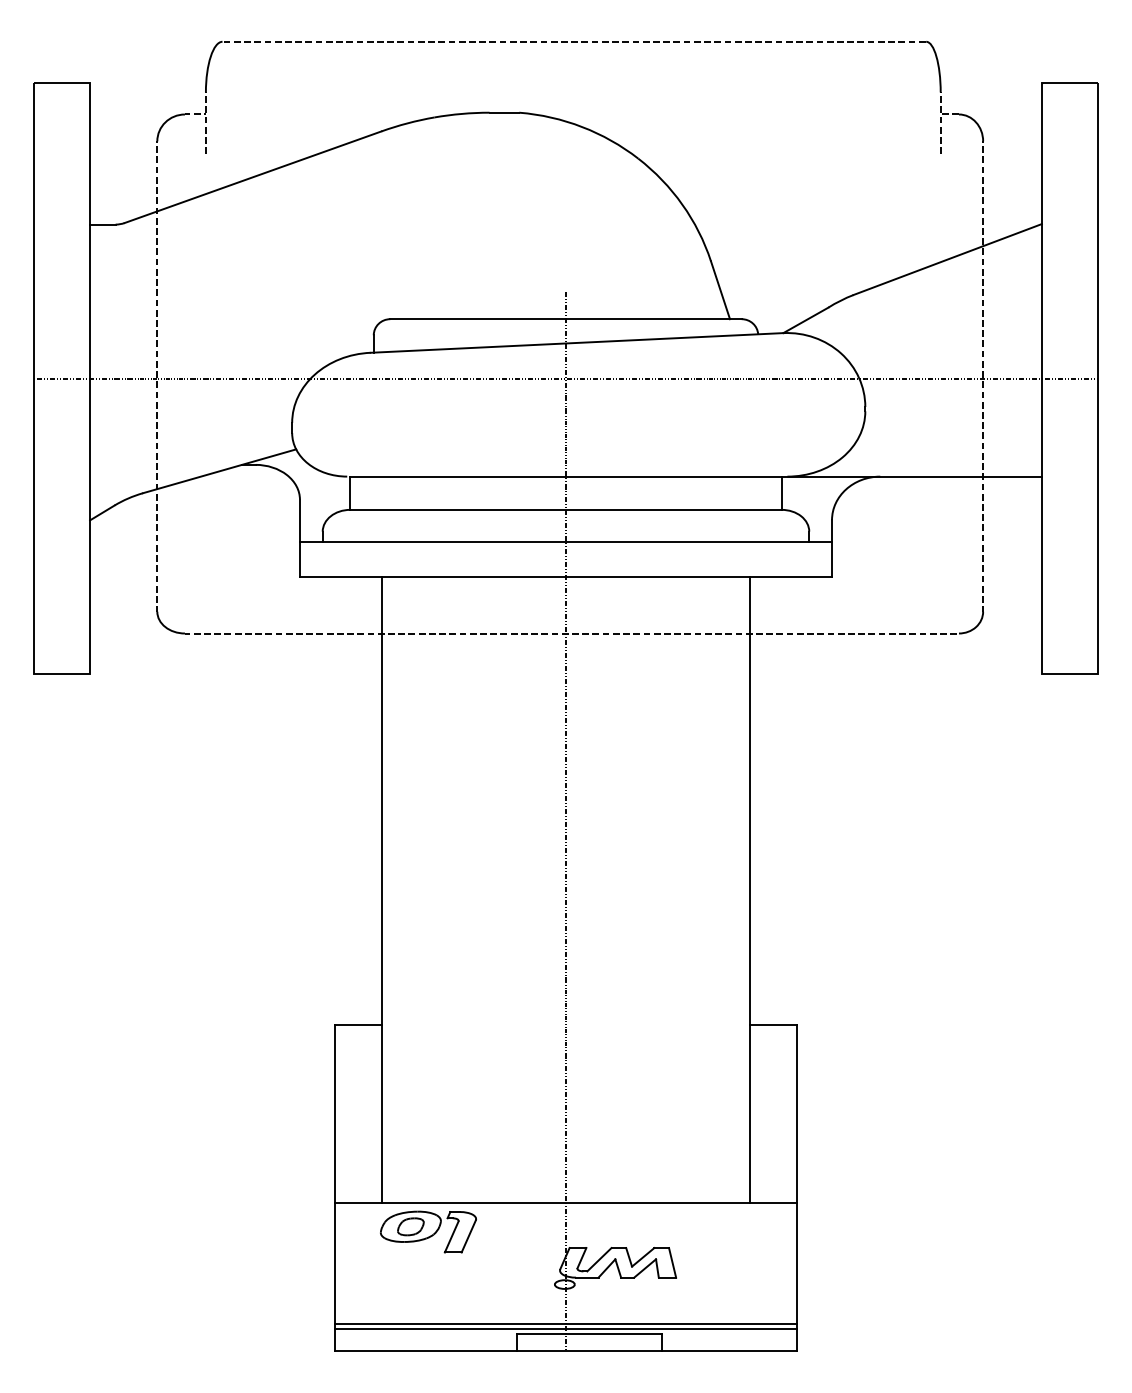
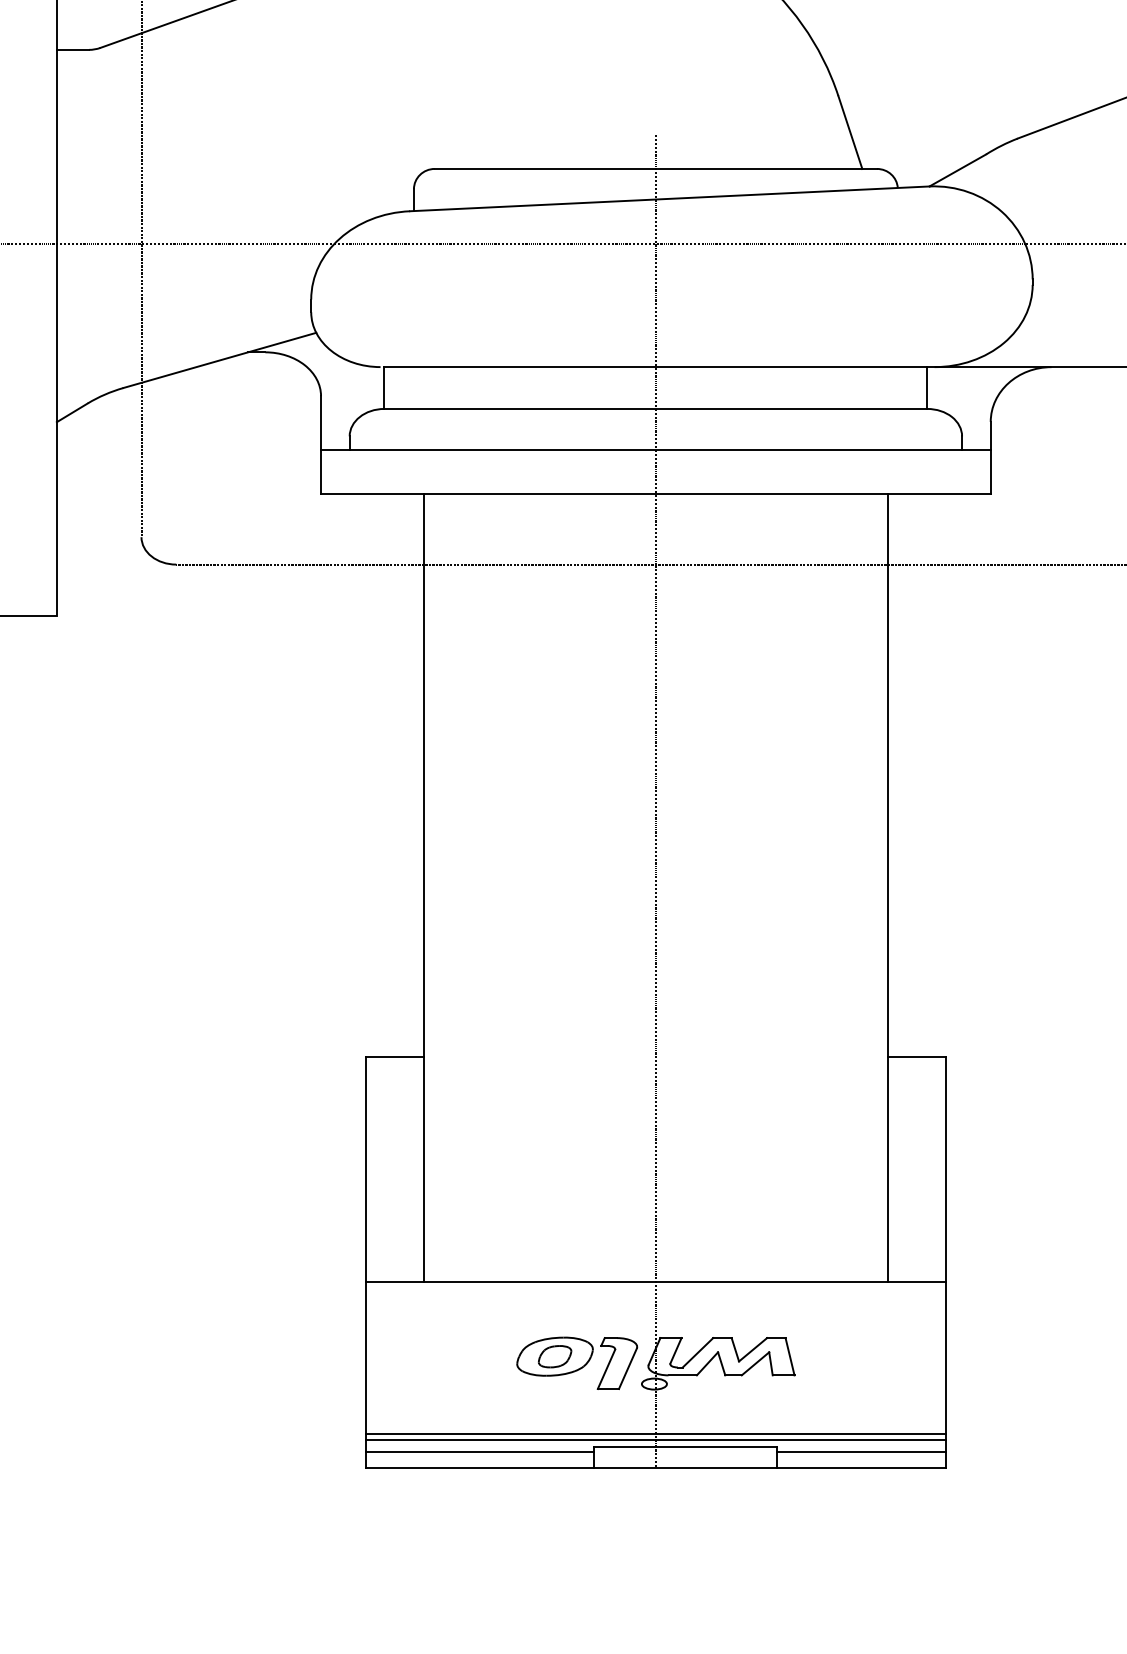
part: (428, 1231) -> (577, 1362), moved
line: (425, 1338) -> (479, 1451), added
line: (729, 1338) -> (861, 1451), added

